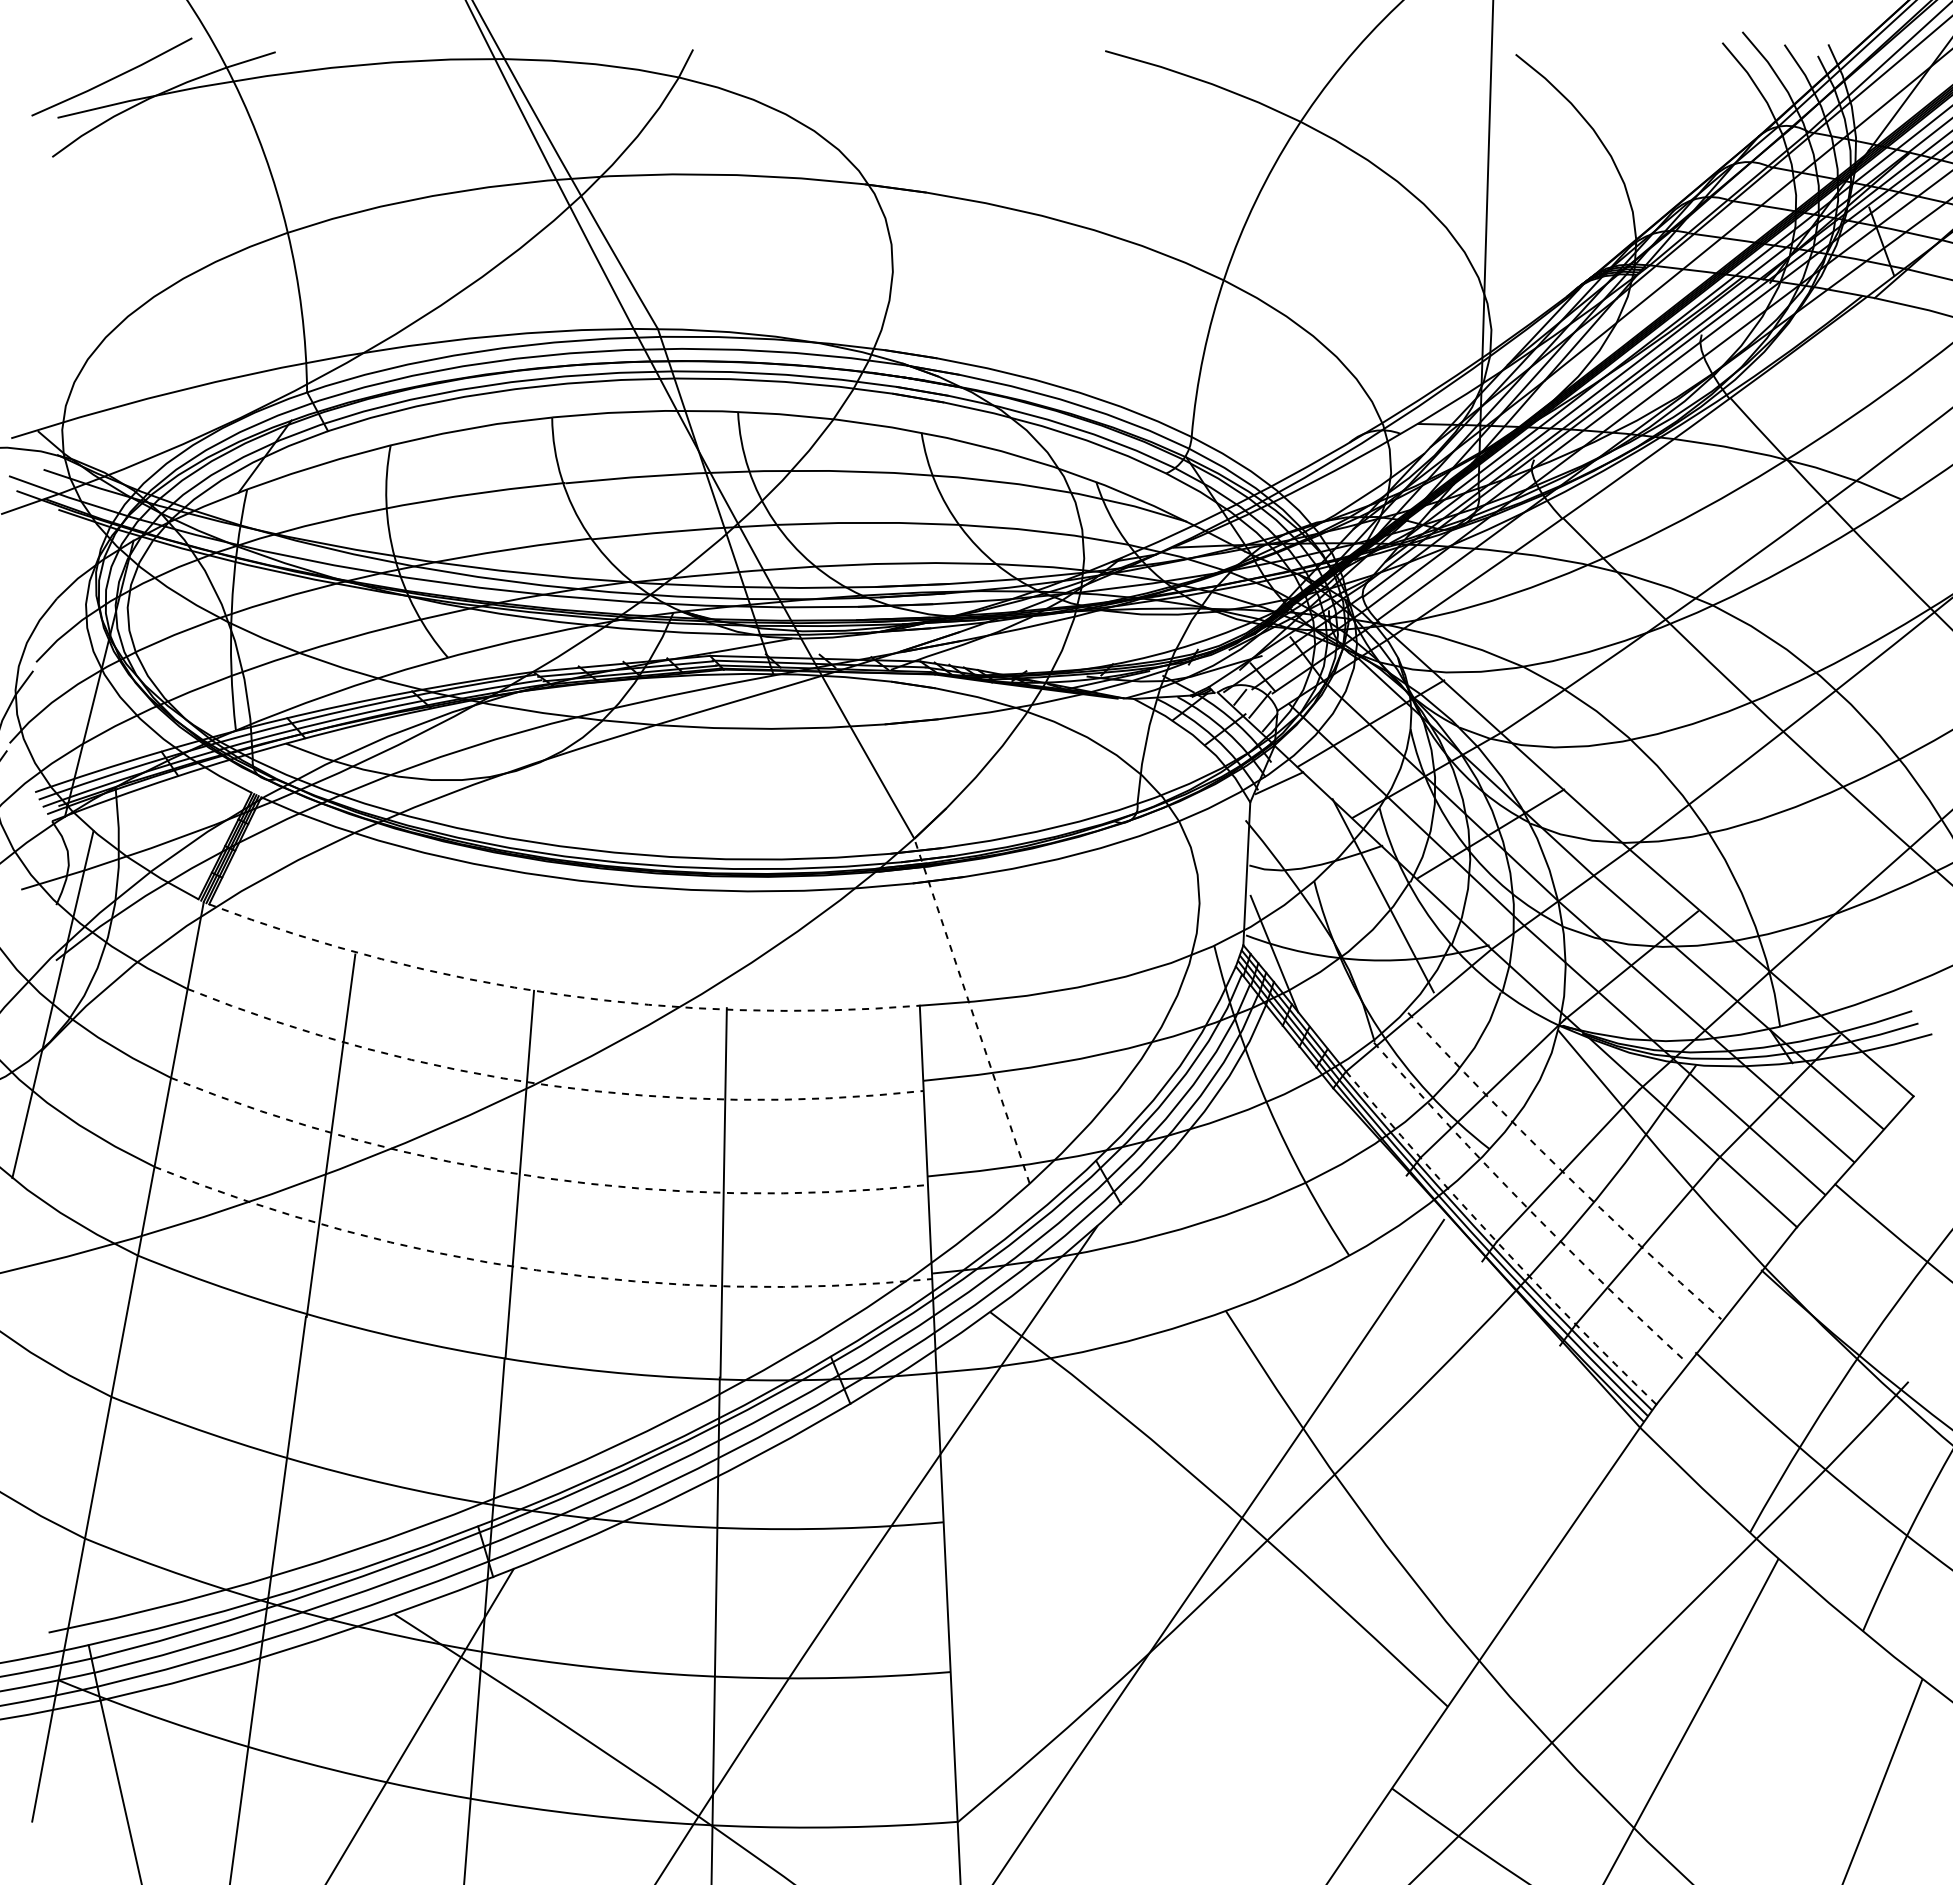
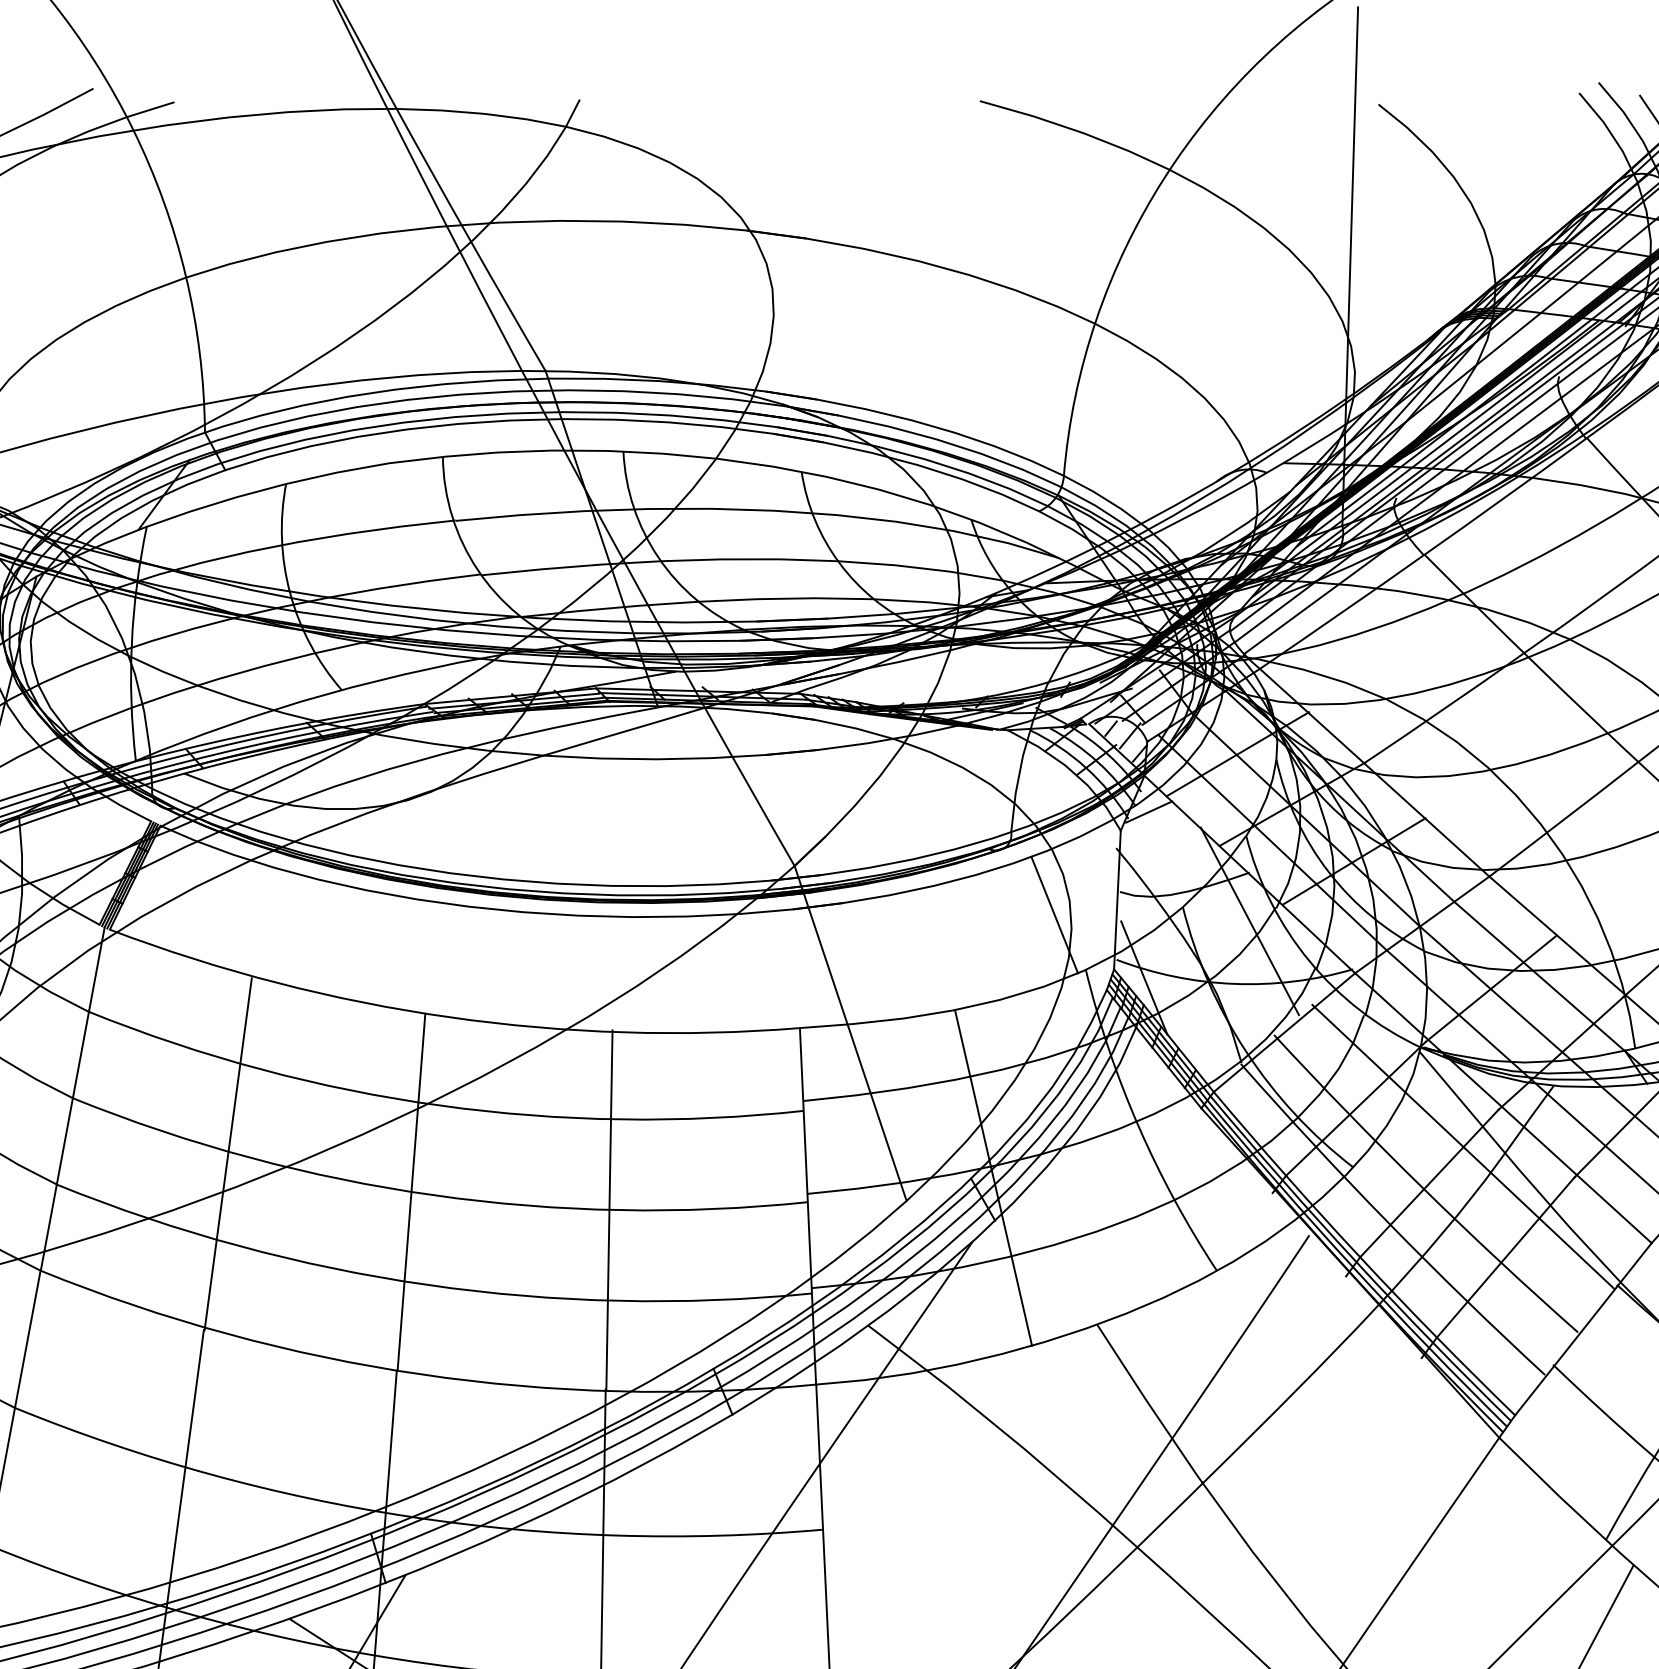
line: (1182, 889) -> (1054, 915), added
arc: (558, 994) -> (449, 1017), dashed -> solid
line: (972, 1011) -> (851, 1033), dashed -> solid
arc: (549, 1085) -> (440, 1105), dashed -> solid
line: (1602, 1127) -> (1462, 1146), added
line: (1118, 1159) -> (992, 1177), added
arc: (1560, 1169) -> (1422, 1187), dashed -> solid
arc: (542, 1177) -> (433, 1194), dashed -> solid
arc: (1526, 1206) -> (1388, 1223), dashed -> solid
arc: (1497, 1241) -> (1360, 1257), dashed -> solid
arc: (536, 1270) -> (427, 1285), dashed -> solid

